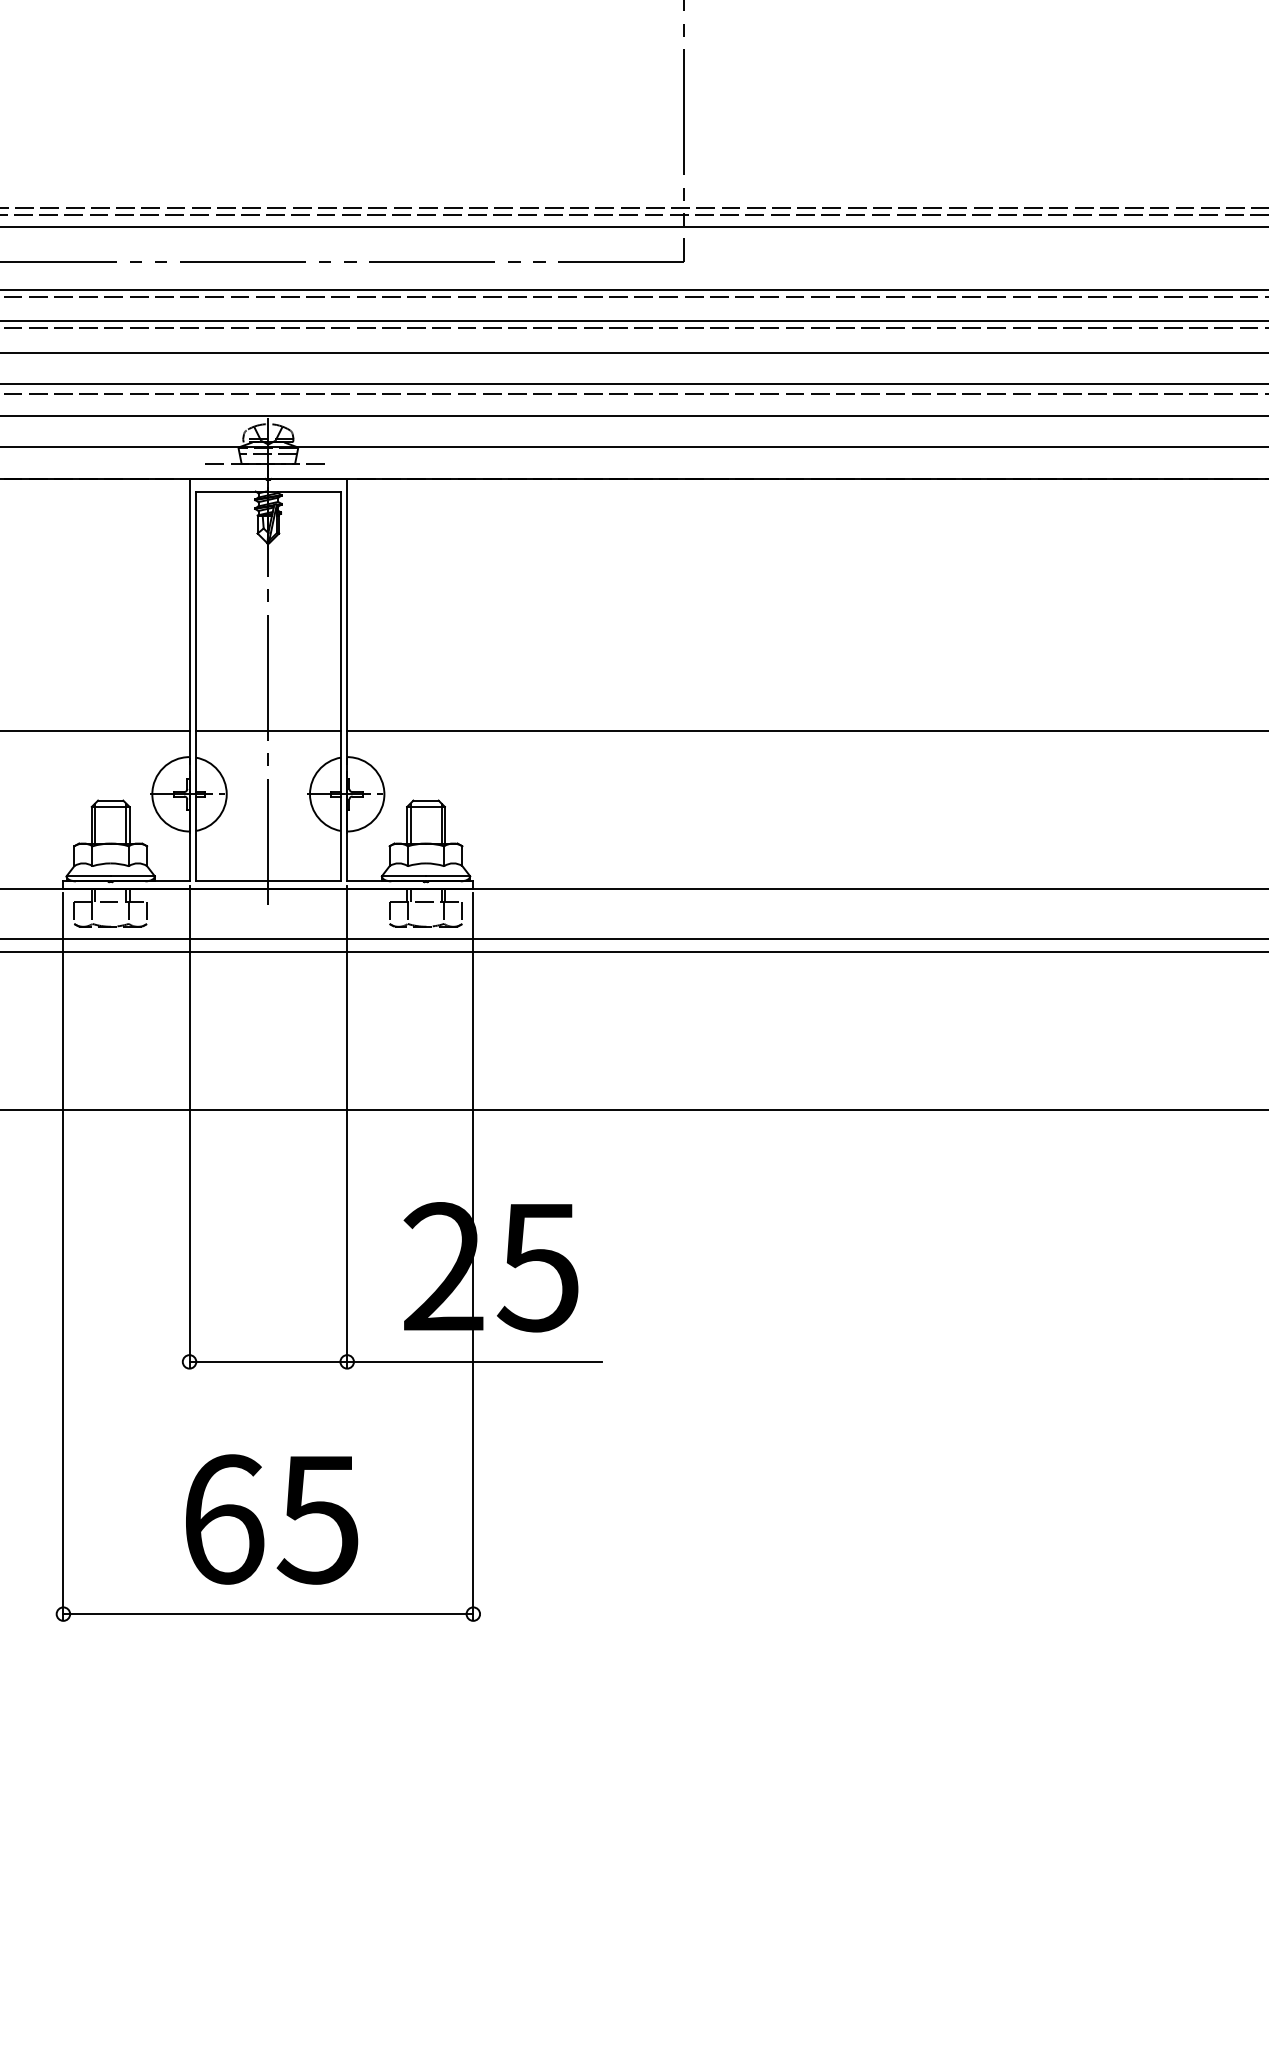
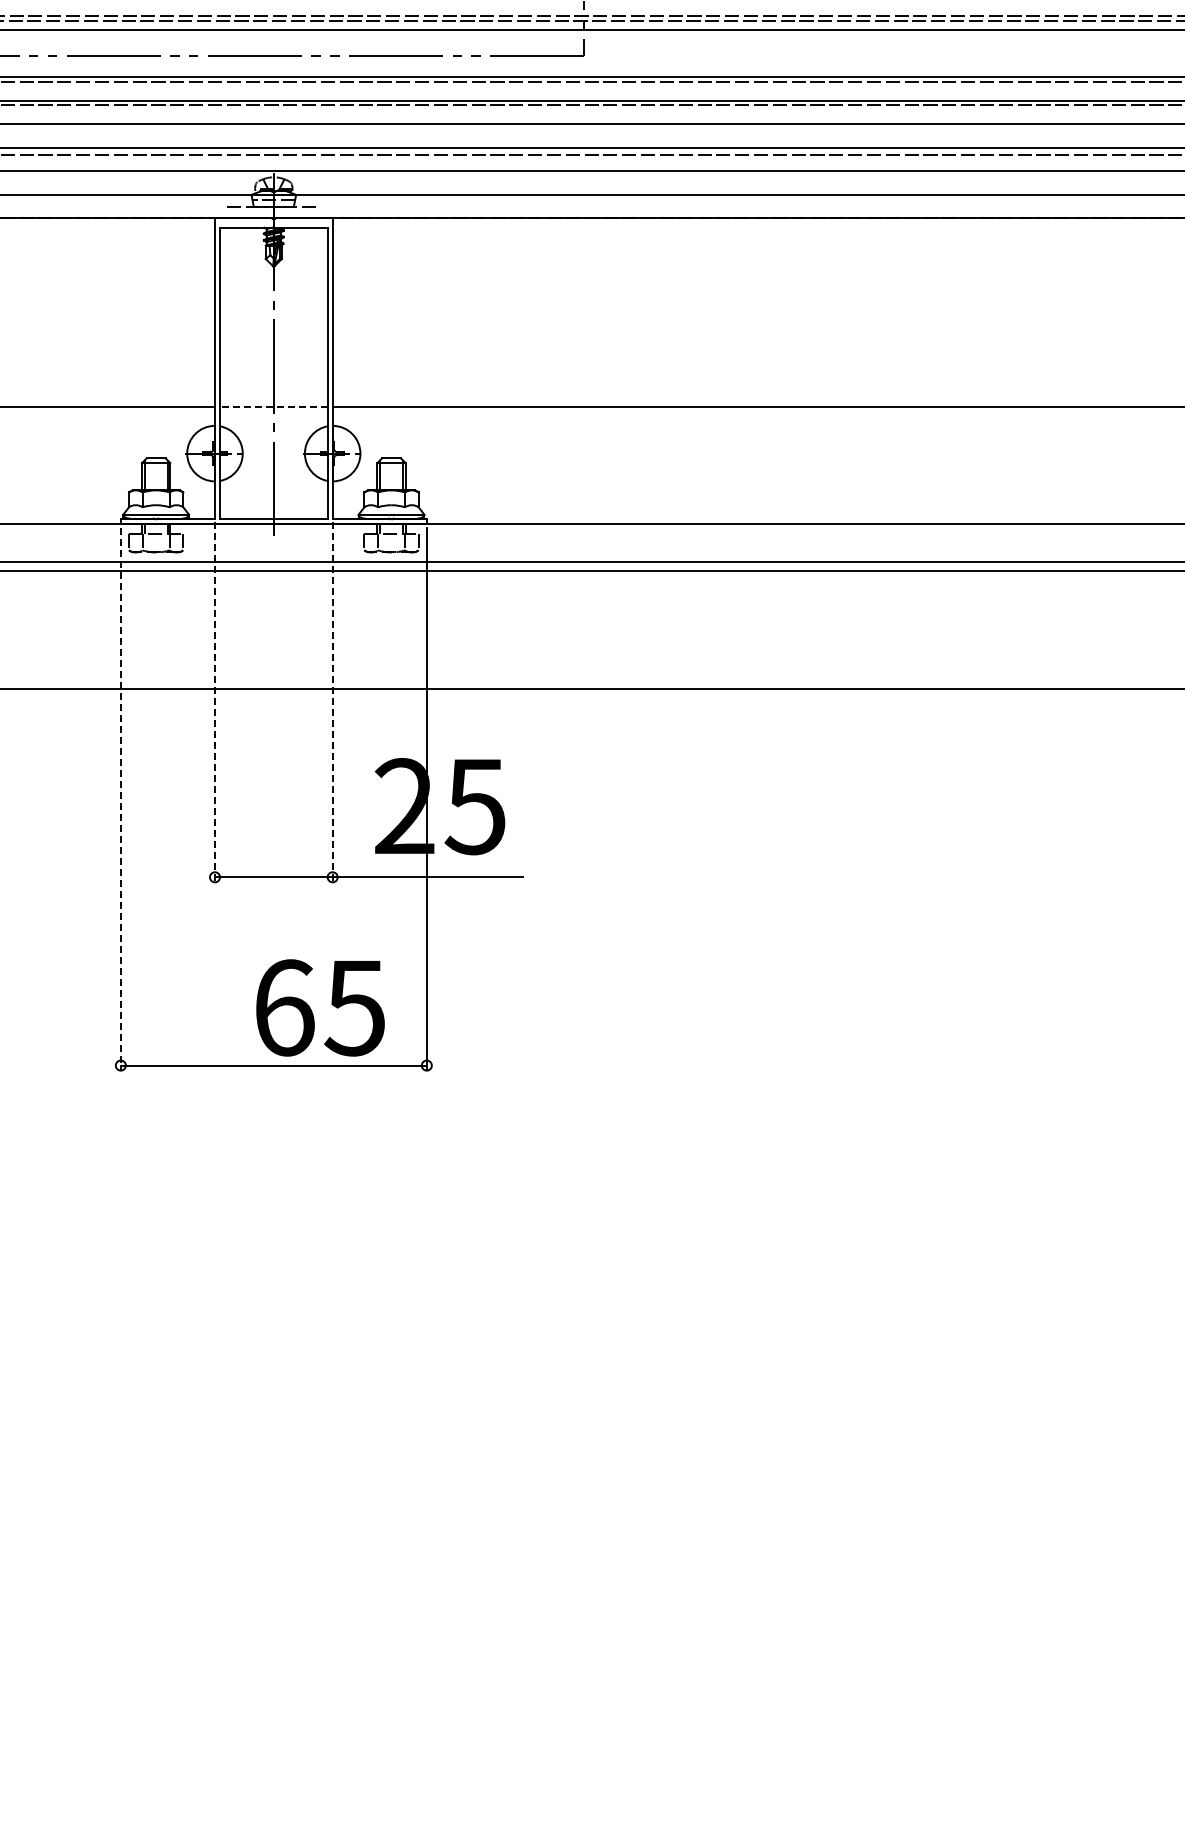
line: (267, 731) -> (273, 406), solid -> dashed
line: (190, 1127) -> (215, 702), solid -> dashed
line: (346, 1127) -> (332, 702), solid -> dashed
line: (62, 1257) -> (120, 799), solid -> dashed
text: (271, 1518) -> (320, 1007), moved

